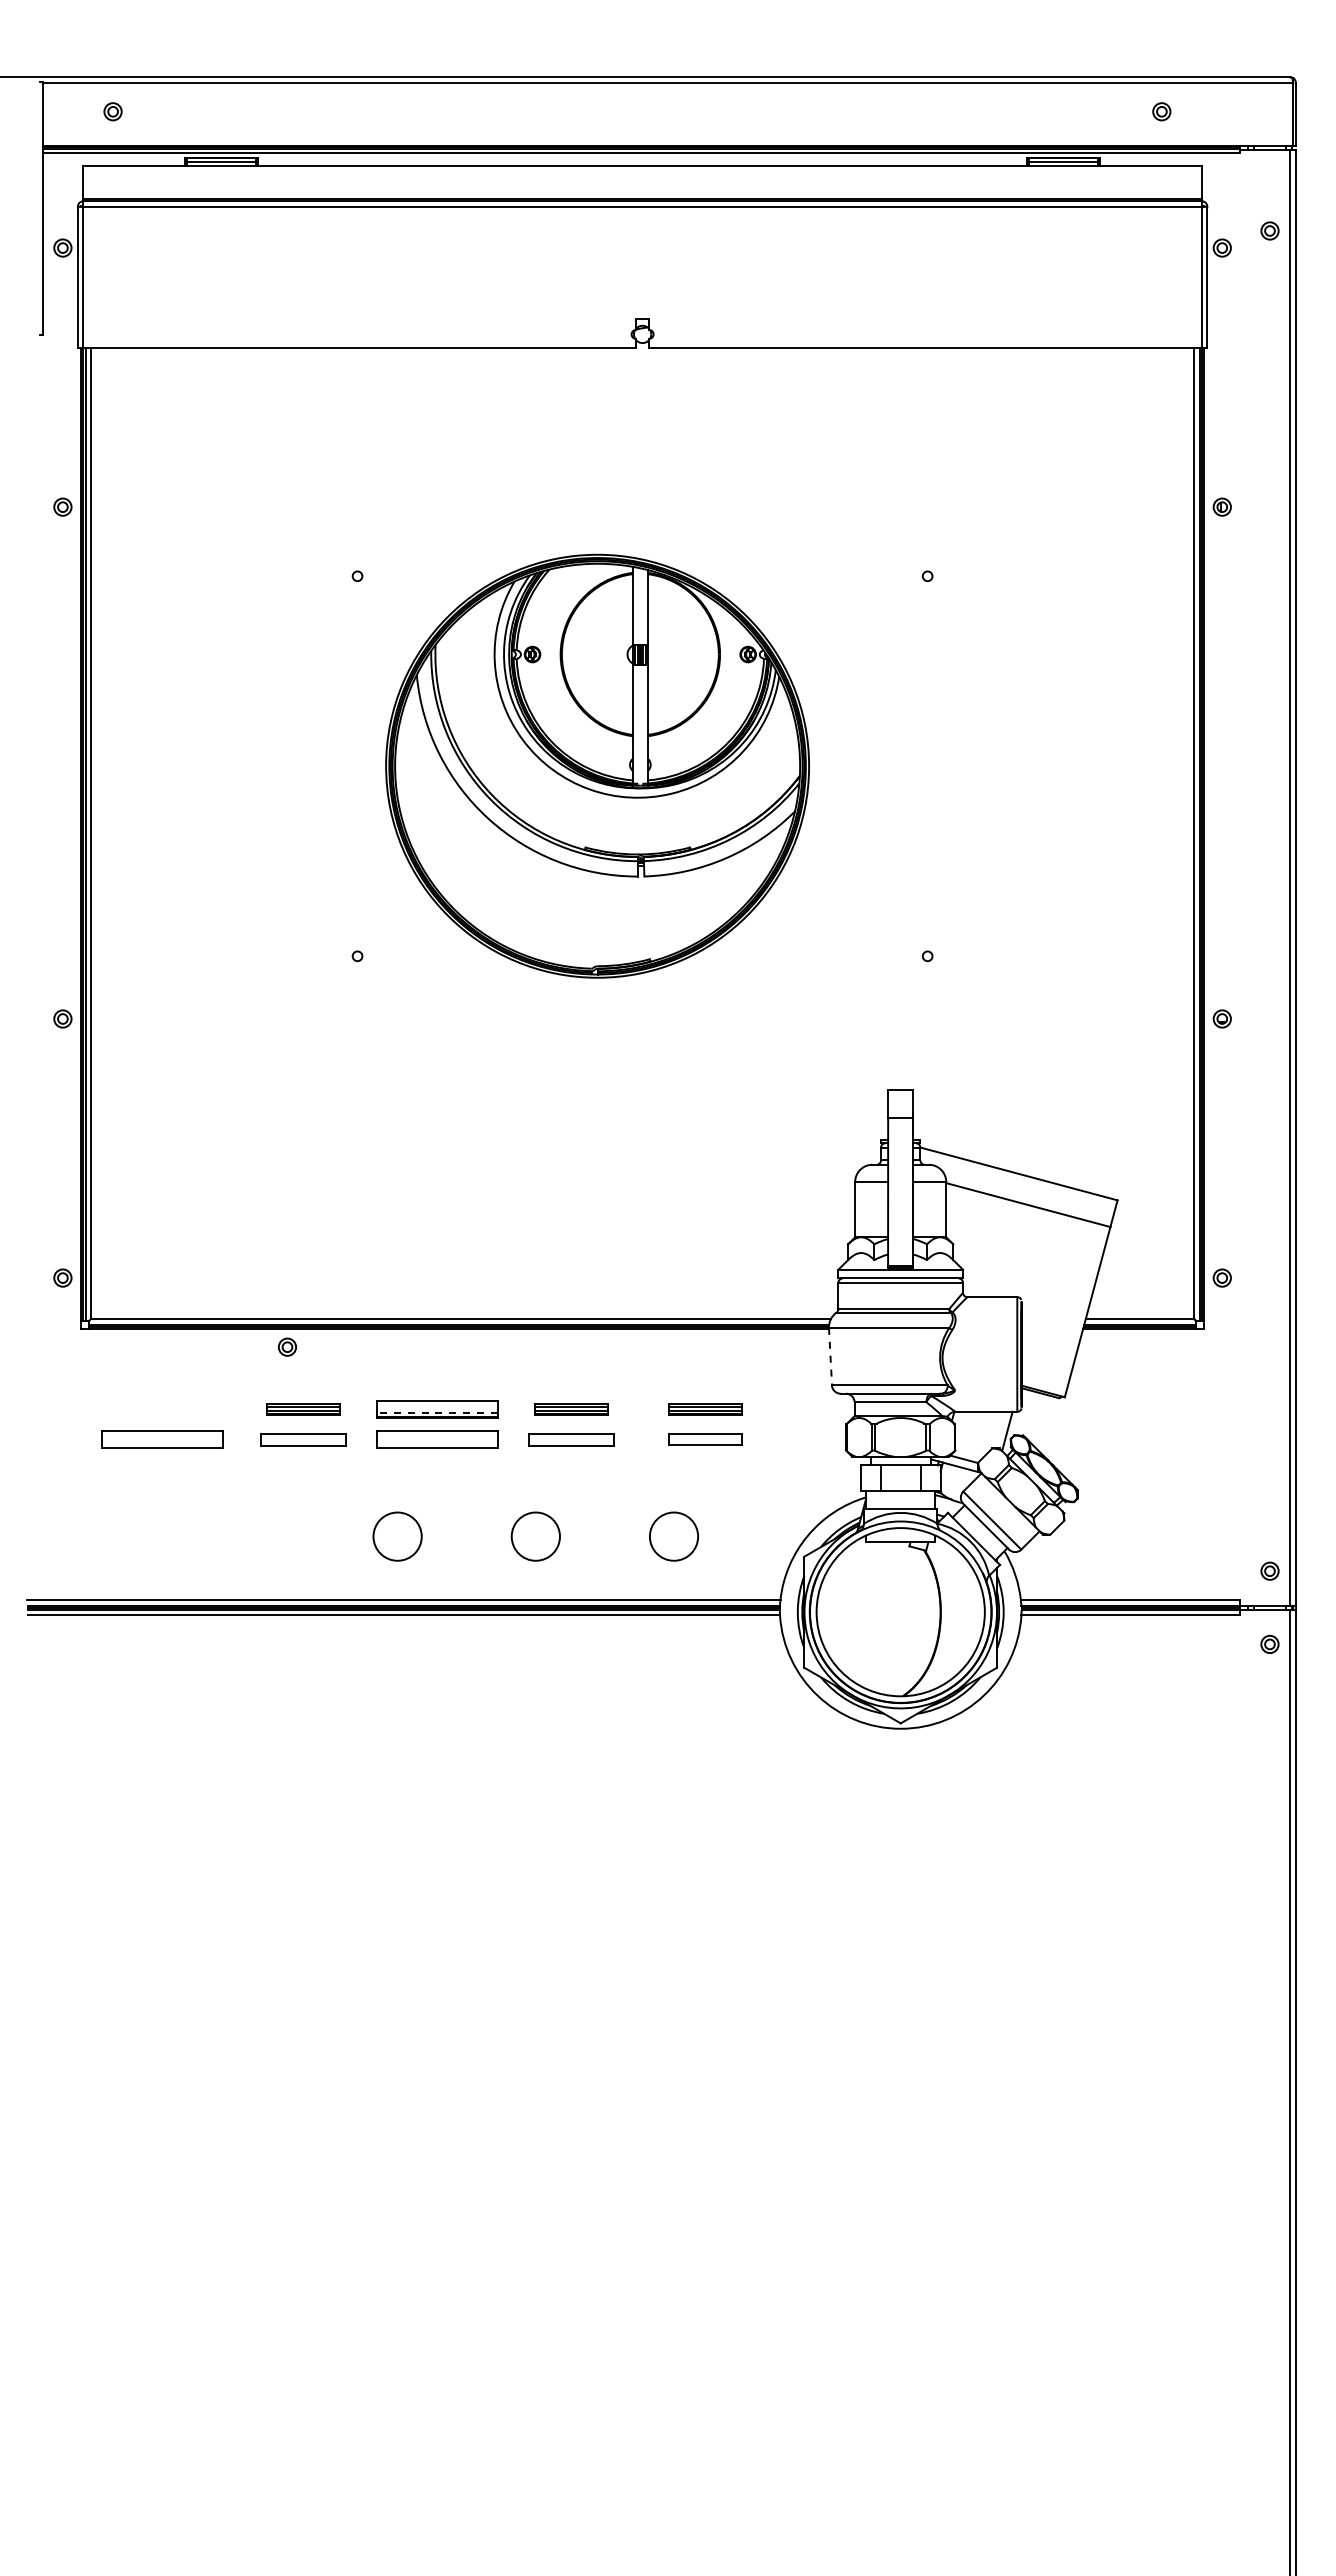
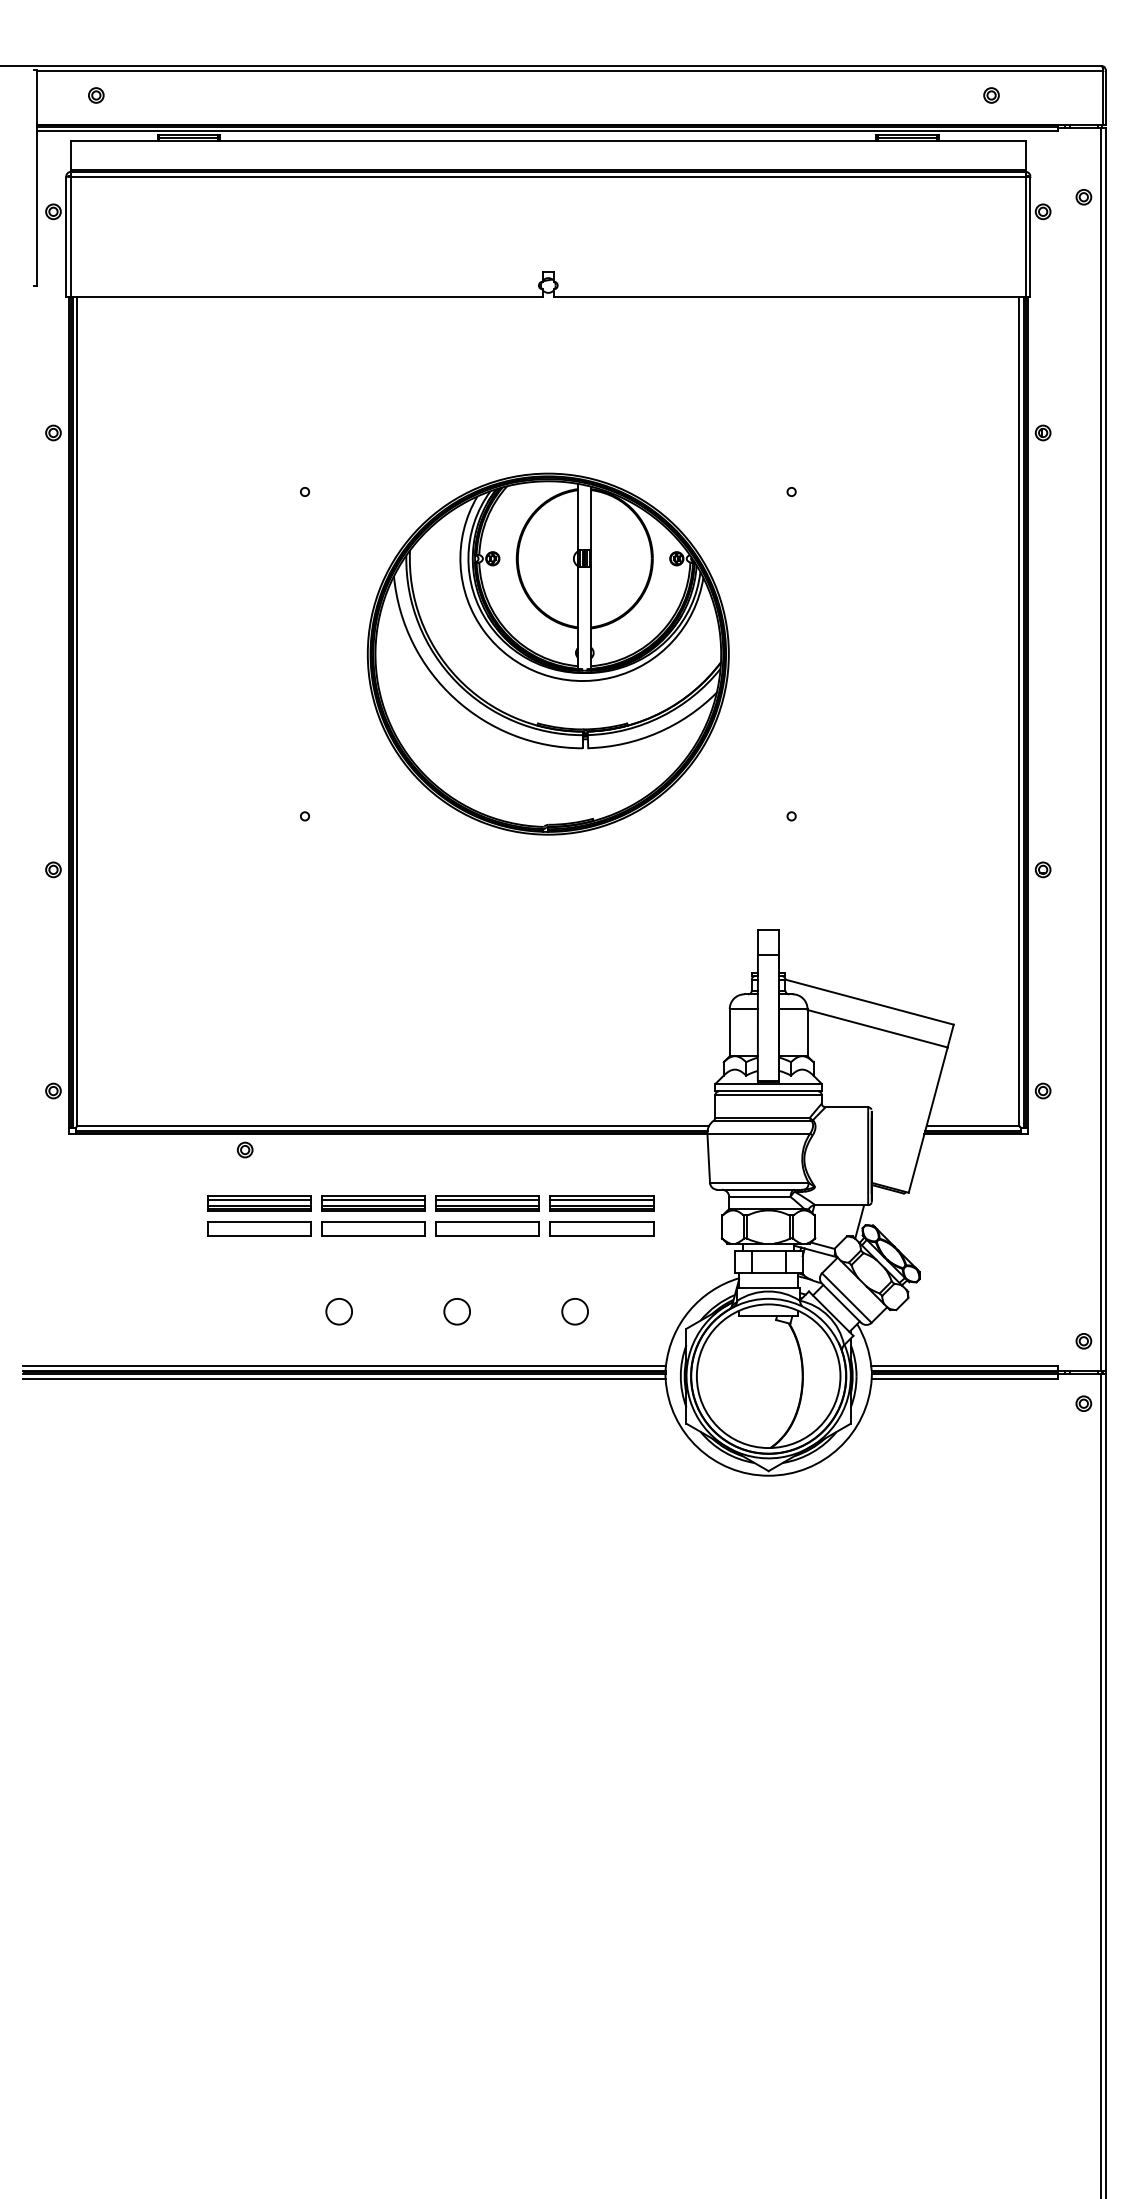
part: (597, 765) -> (548, 653), moved
line: (830, 1356) -> (708, 1157), dashed -> solid
line: (437, 1406) -> (373, 1200), added
part: (303, 1409) -> (258, 1203), size x1.67
part: (571, 1409) -> (487, 1203), size x1.67
part: (705, 1409) -> (602, 1203), size x1.67
line: (437, 1412) -> (373, 1205), dashed -> solid
part: (162, 1439) -> (138, 1228), removed
part: (303, 1439) -> (258, 1228), size x1.43
part: (571, 1439) -> (487, 1228), size x1.43
part: (705, 1439) -> (602, 1228), size x1.67
circle: (397, 1536) -> (339, 1311), size x0.62
circle: (535, 1536) -> (456, 1311), size x0.62
circle: (673, 1536) -> (574, 1311), size x0.62

